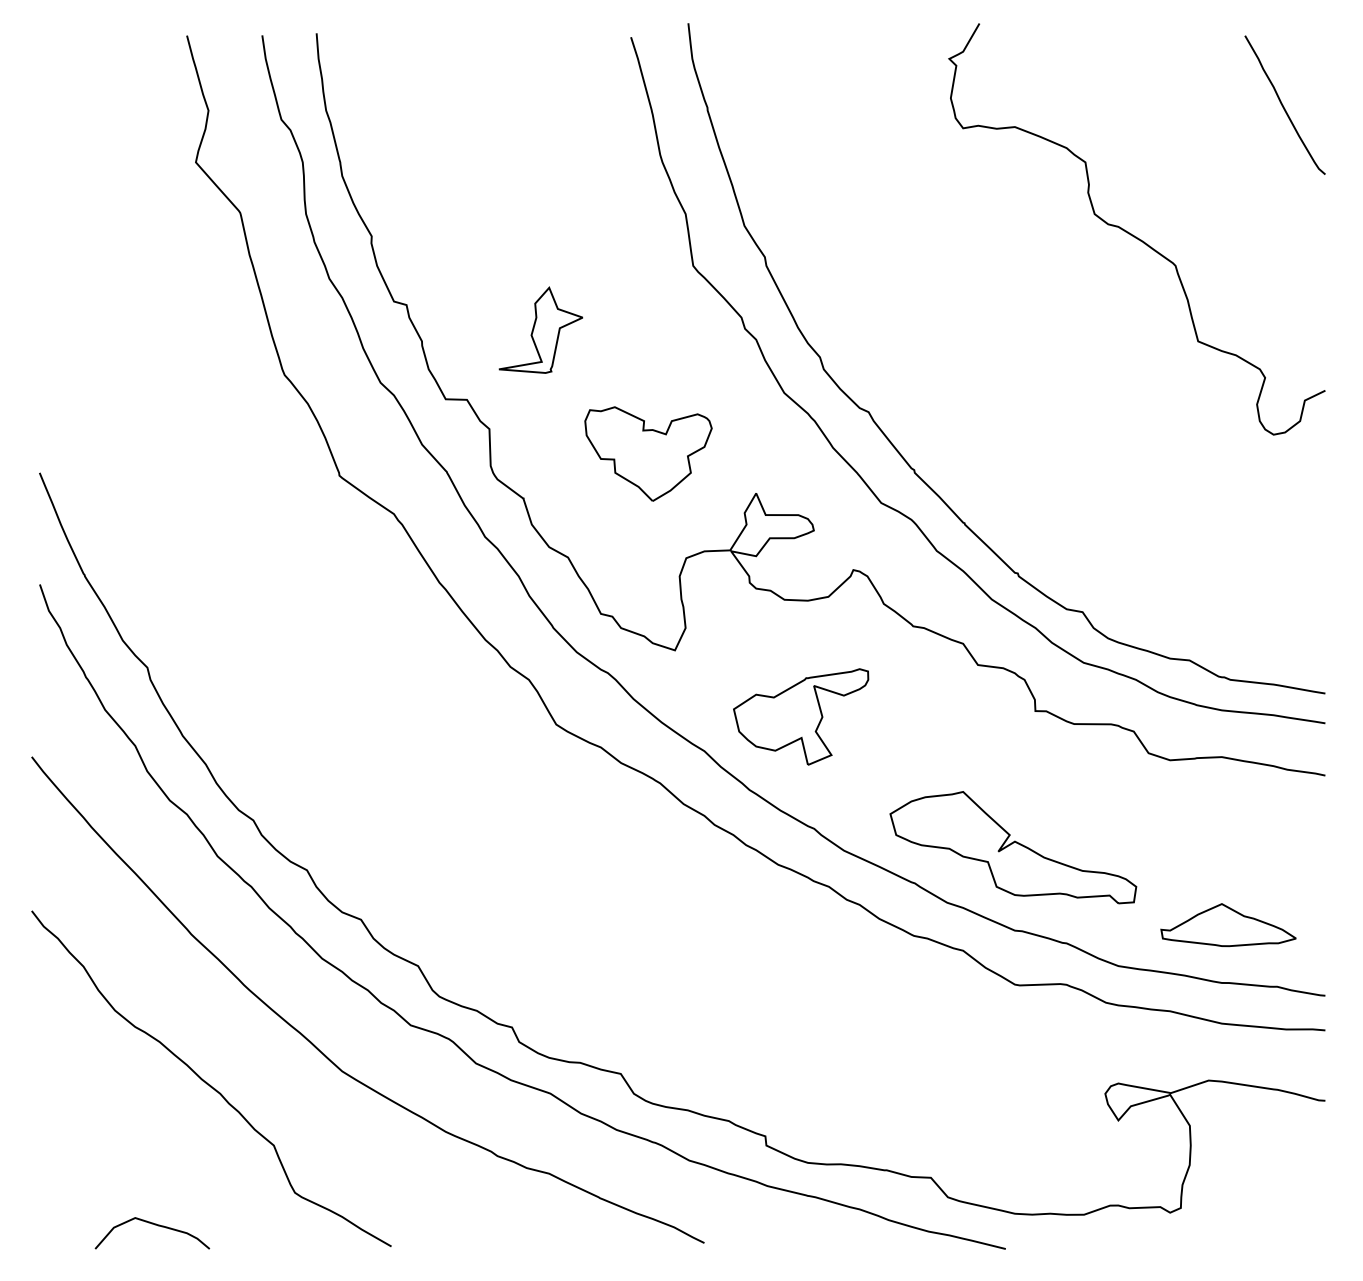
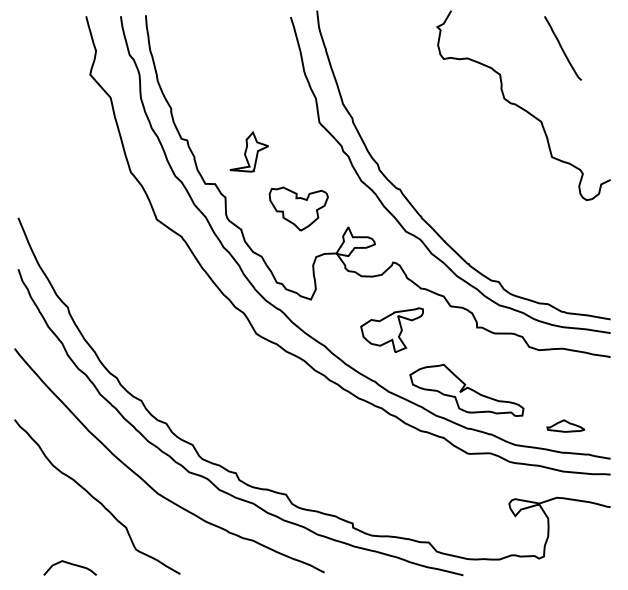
curve: (1283, 105) -> (562, 48), moved
part: (799, 715) -> (391, 329), moved
part: (1227, 923) -> (565, 425), size x0.6

